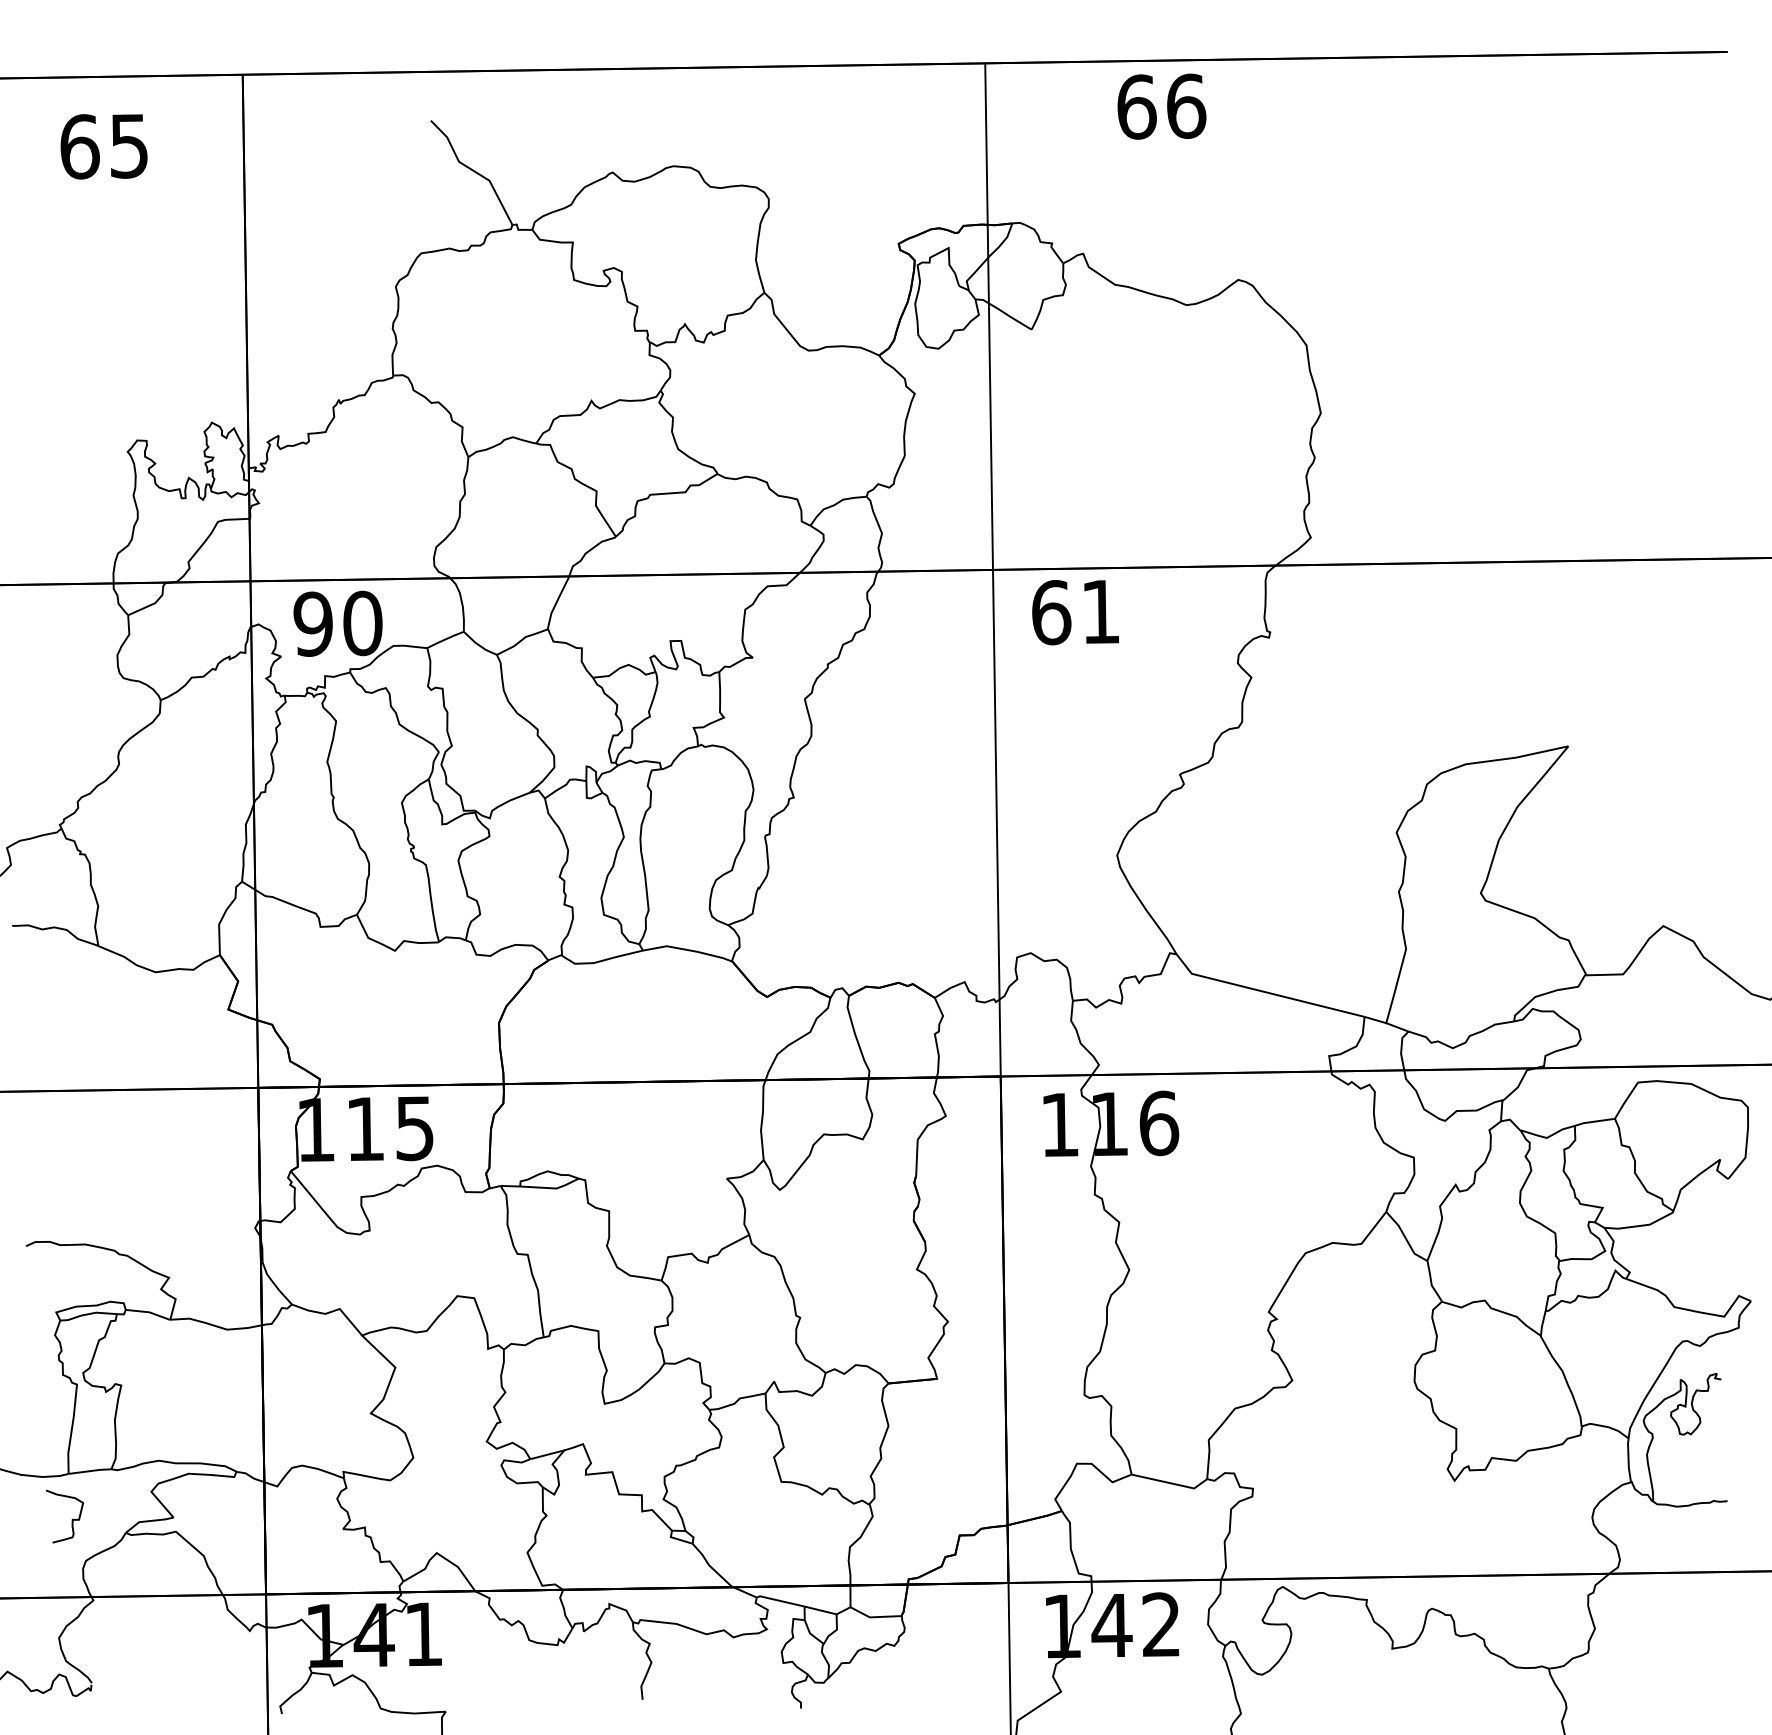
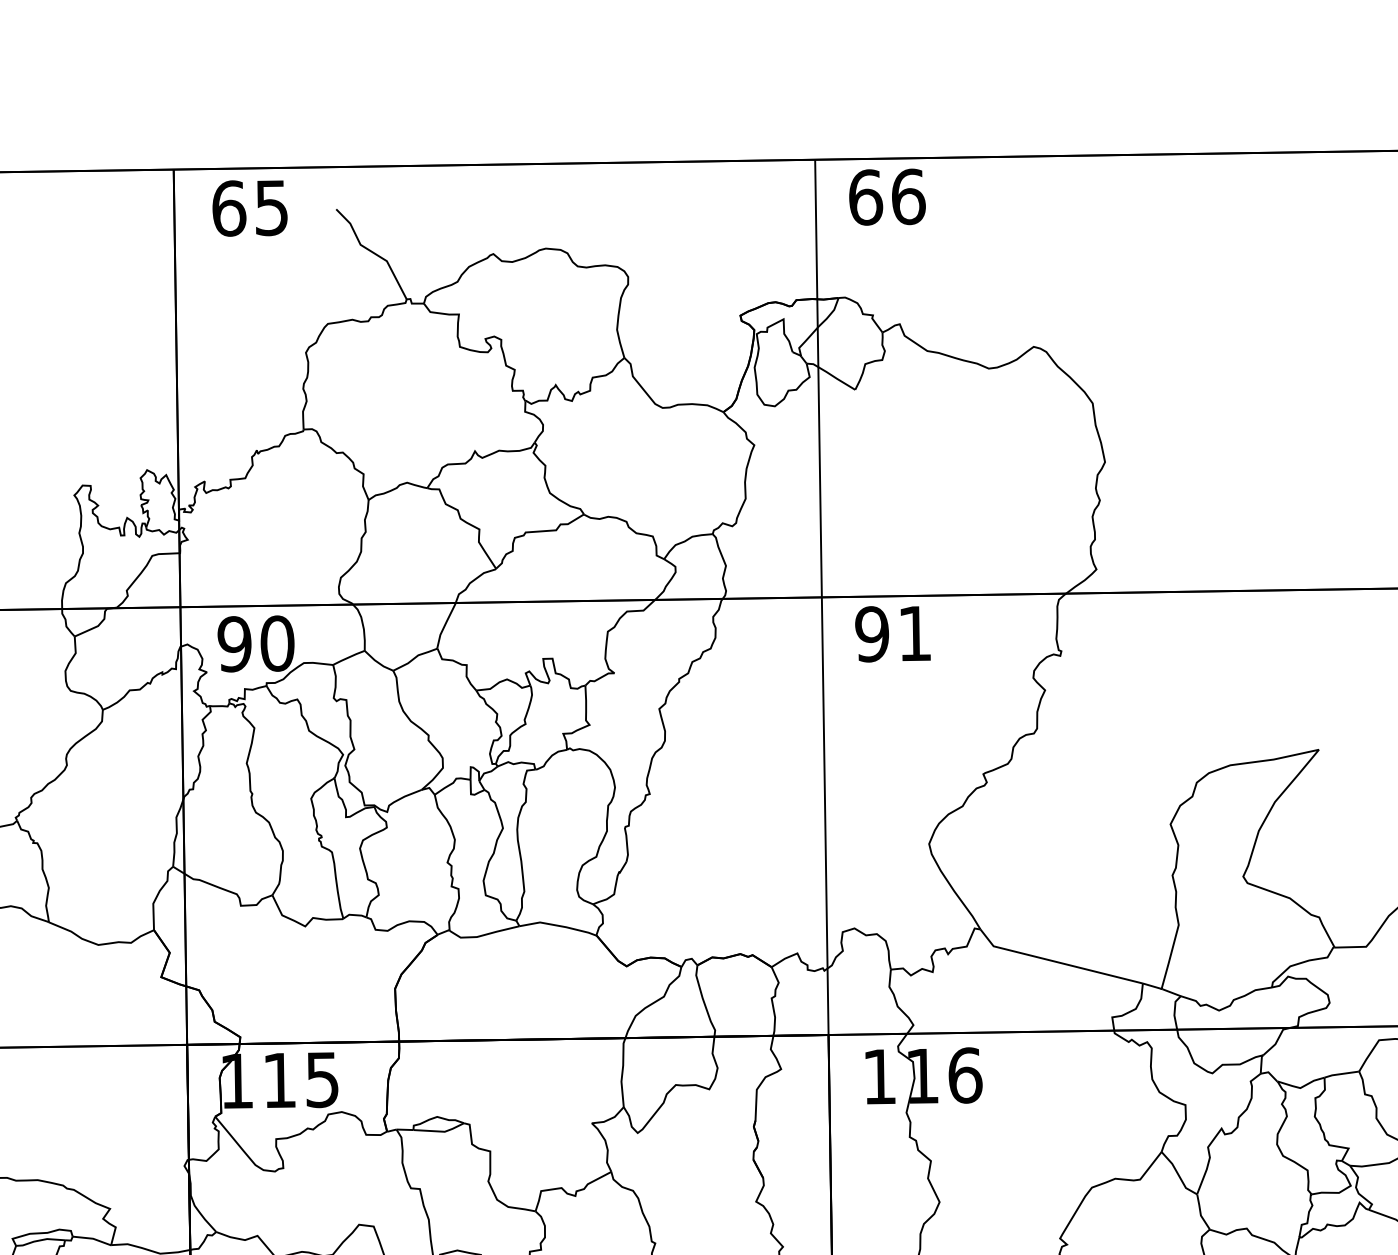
text: (1161, 106) -> (887, 197), moved
text: (103, 146) -> (249, 208), moved
text: (1051, 612) -> (872, 634), 61 -> 91

